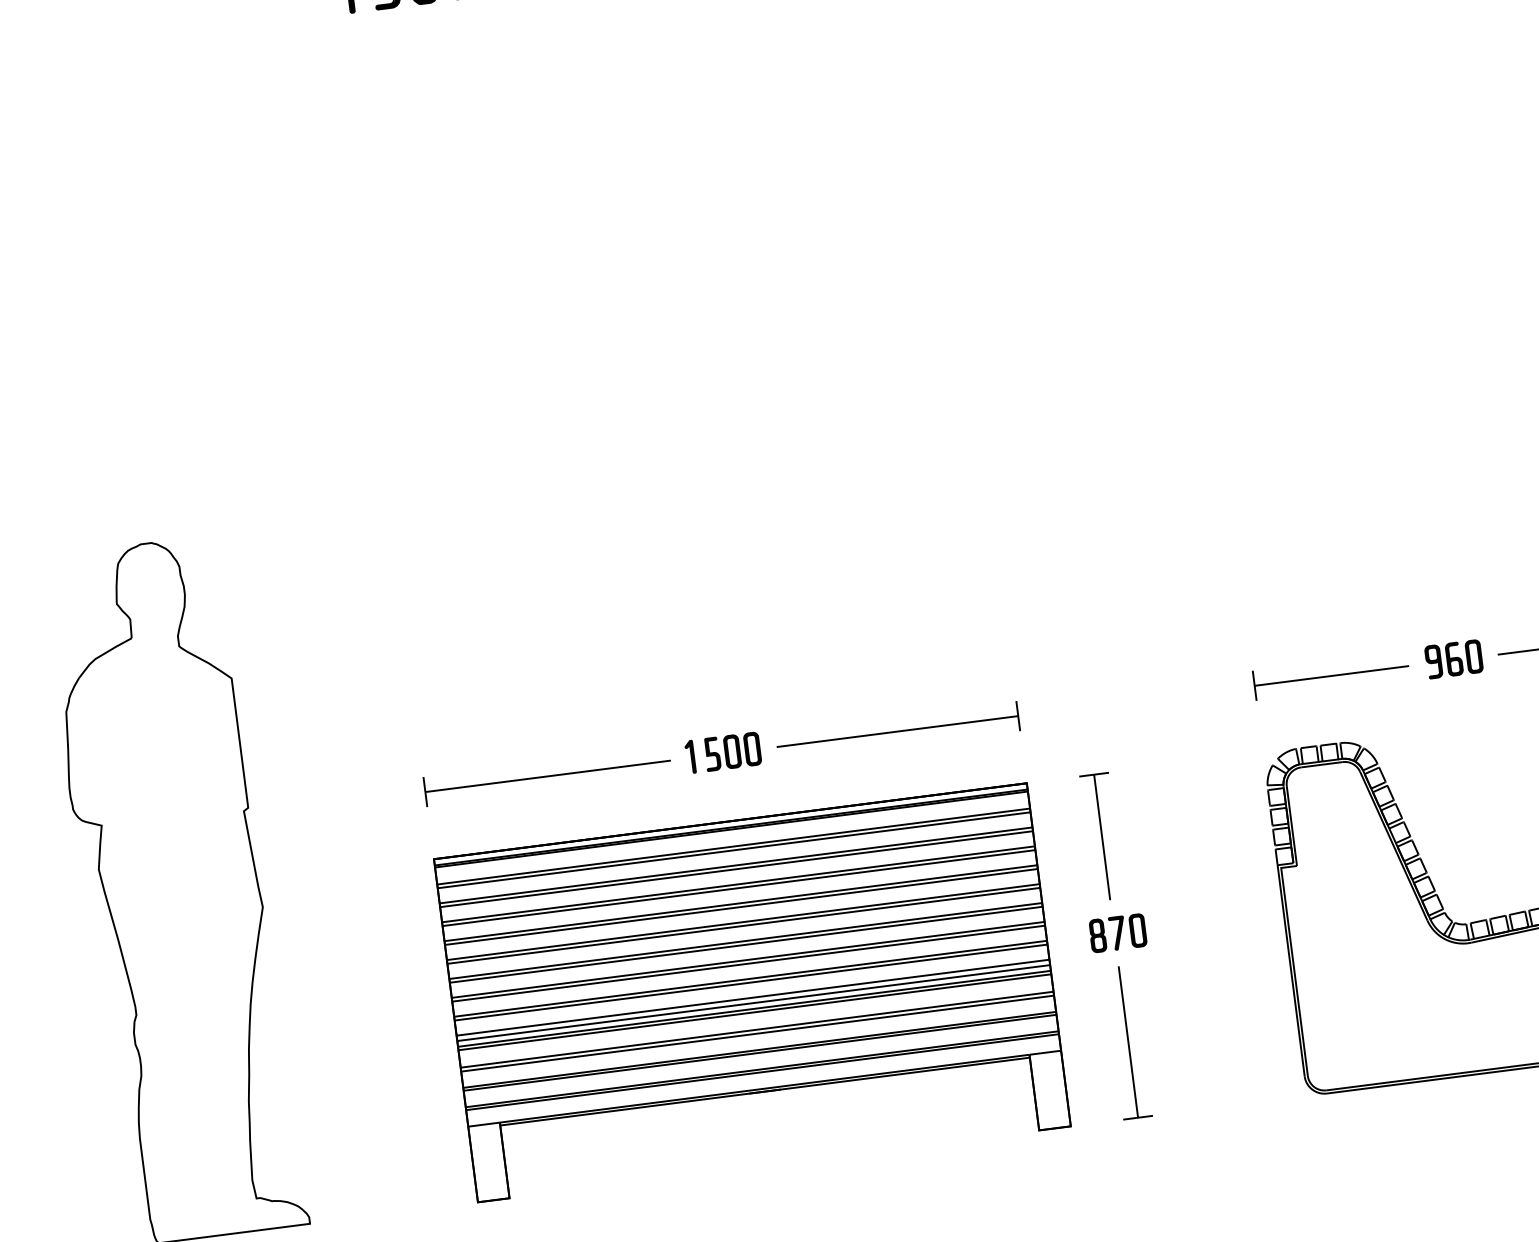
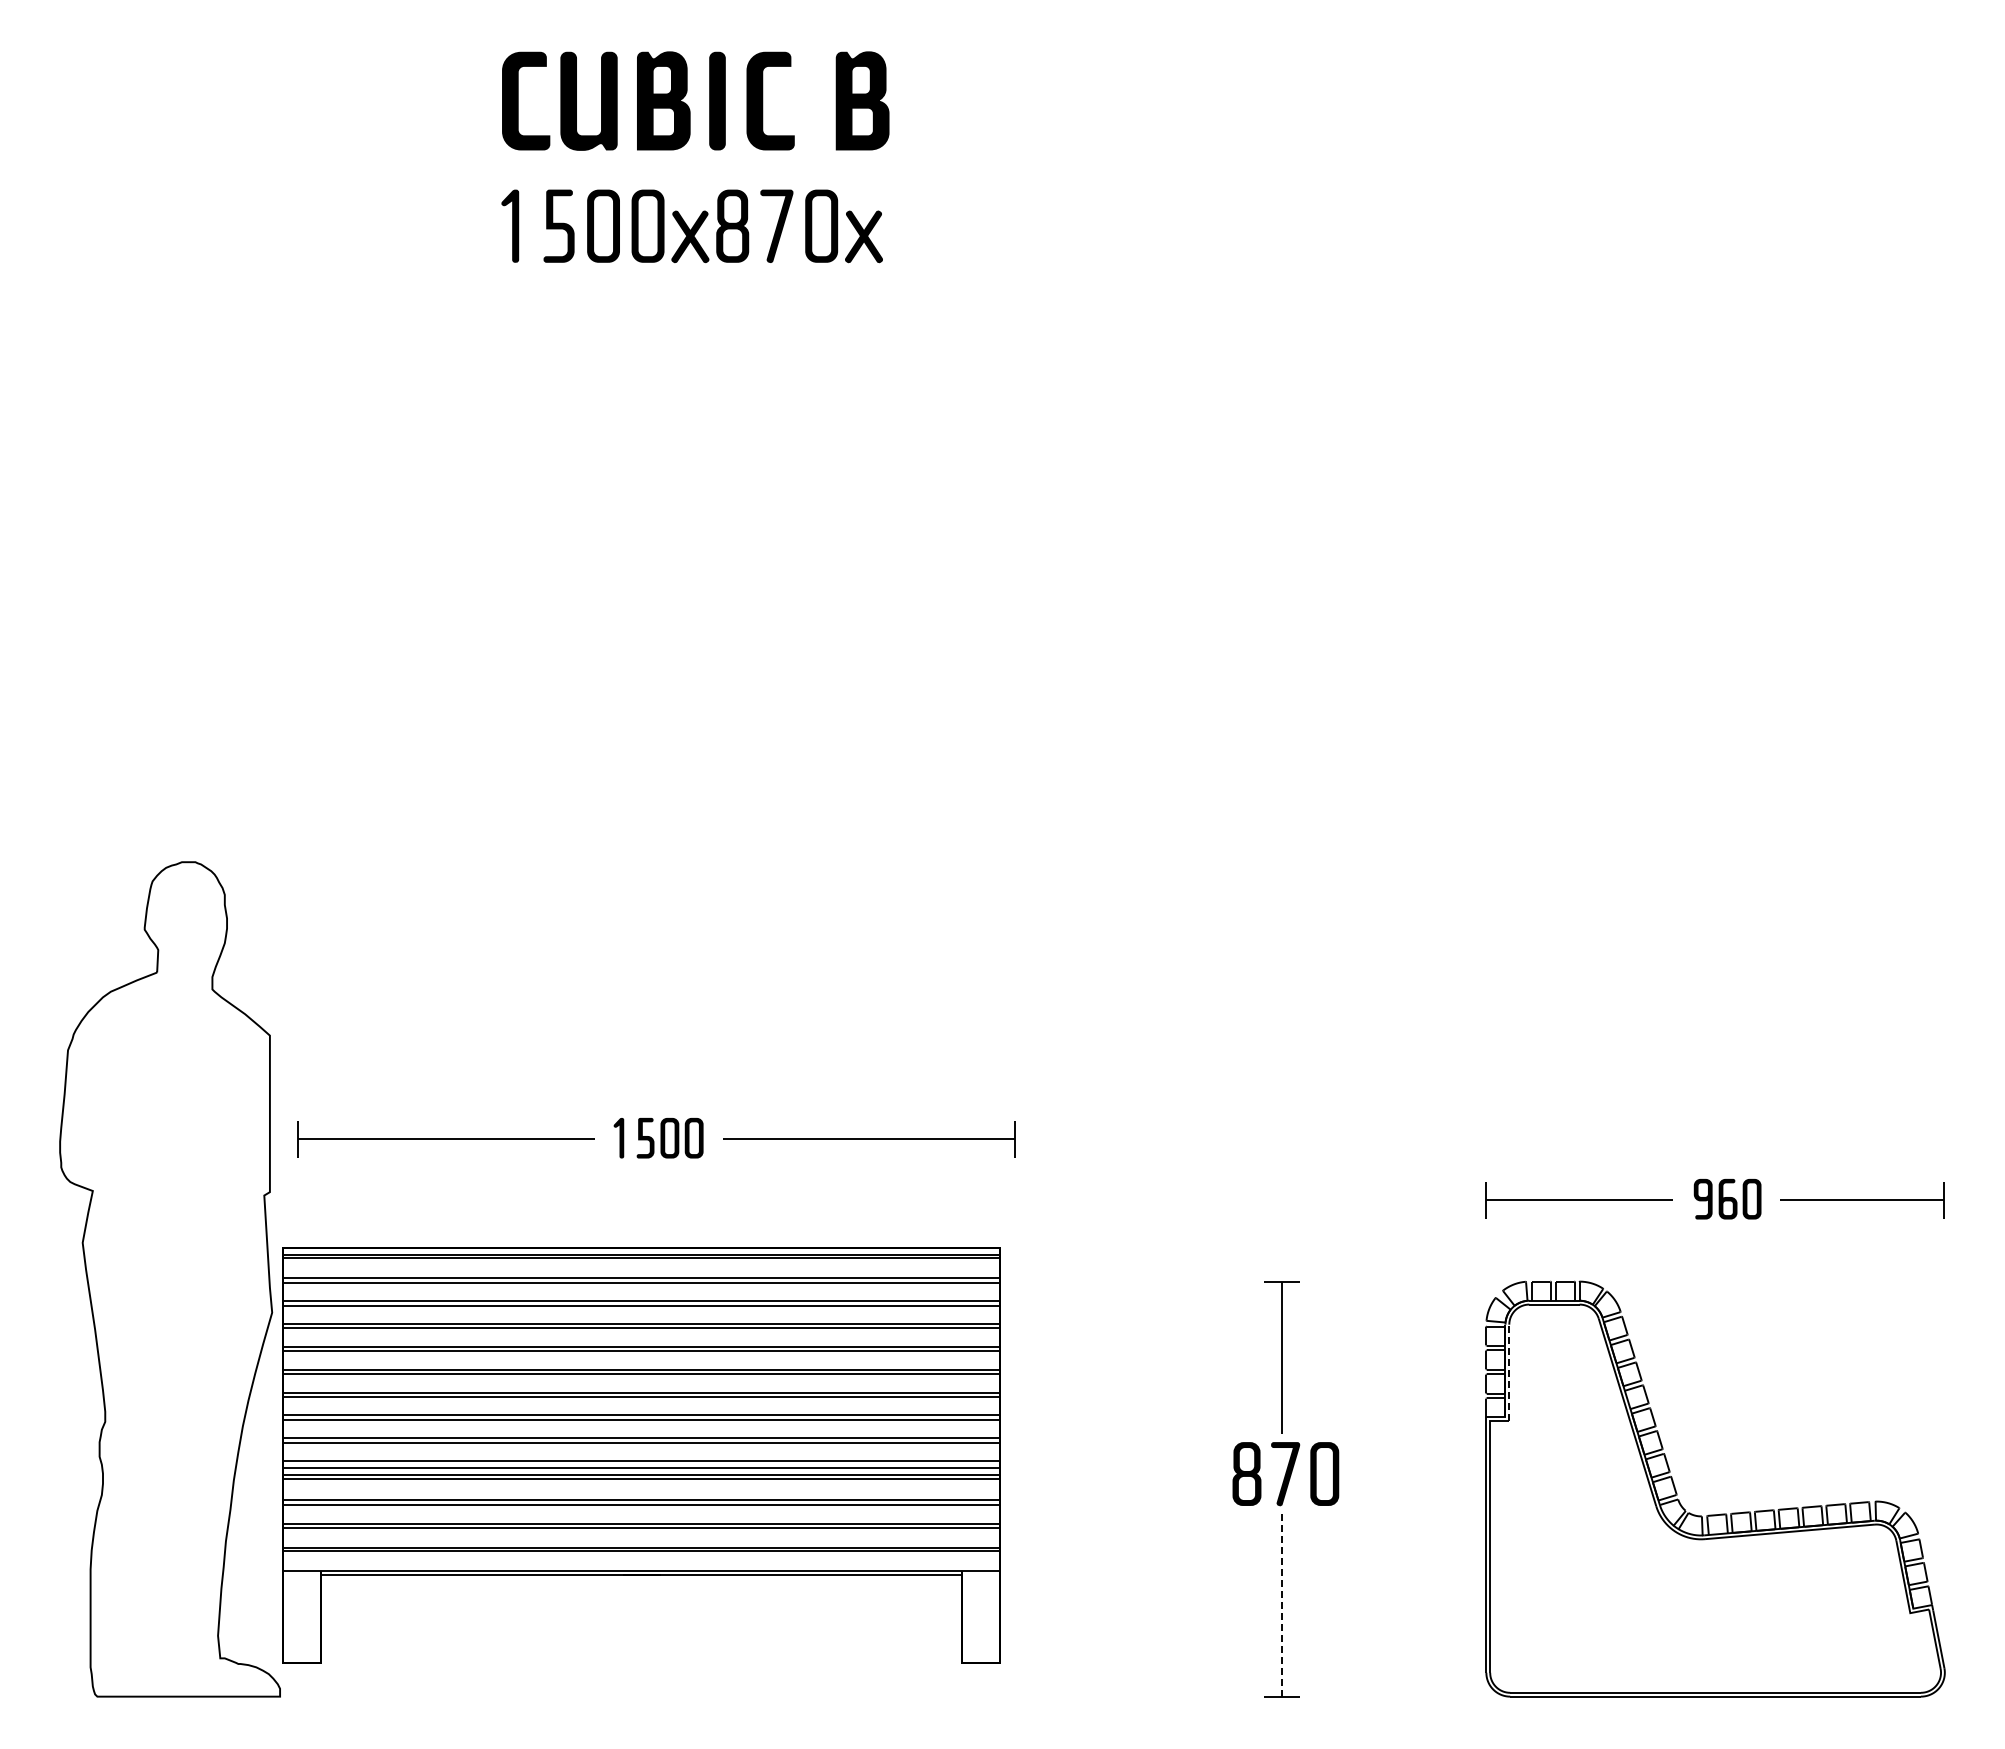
part: (721, 753) -> (656, 1138), moved
line: (1292, 826) -> (1509, 1373), solid -> dashed
part: (1117, 932) -> (1285, 1473), size x1.6
part: (752, 993) -> (641, 1455), moved
line: (1128, 1042) -> (1281, 1605), solid -> dashed

